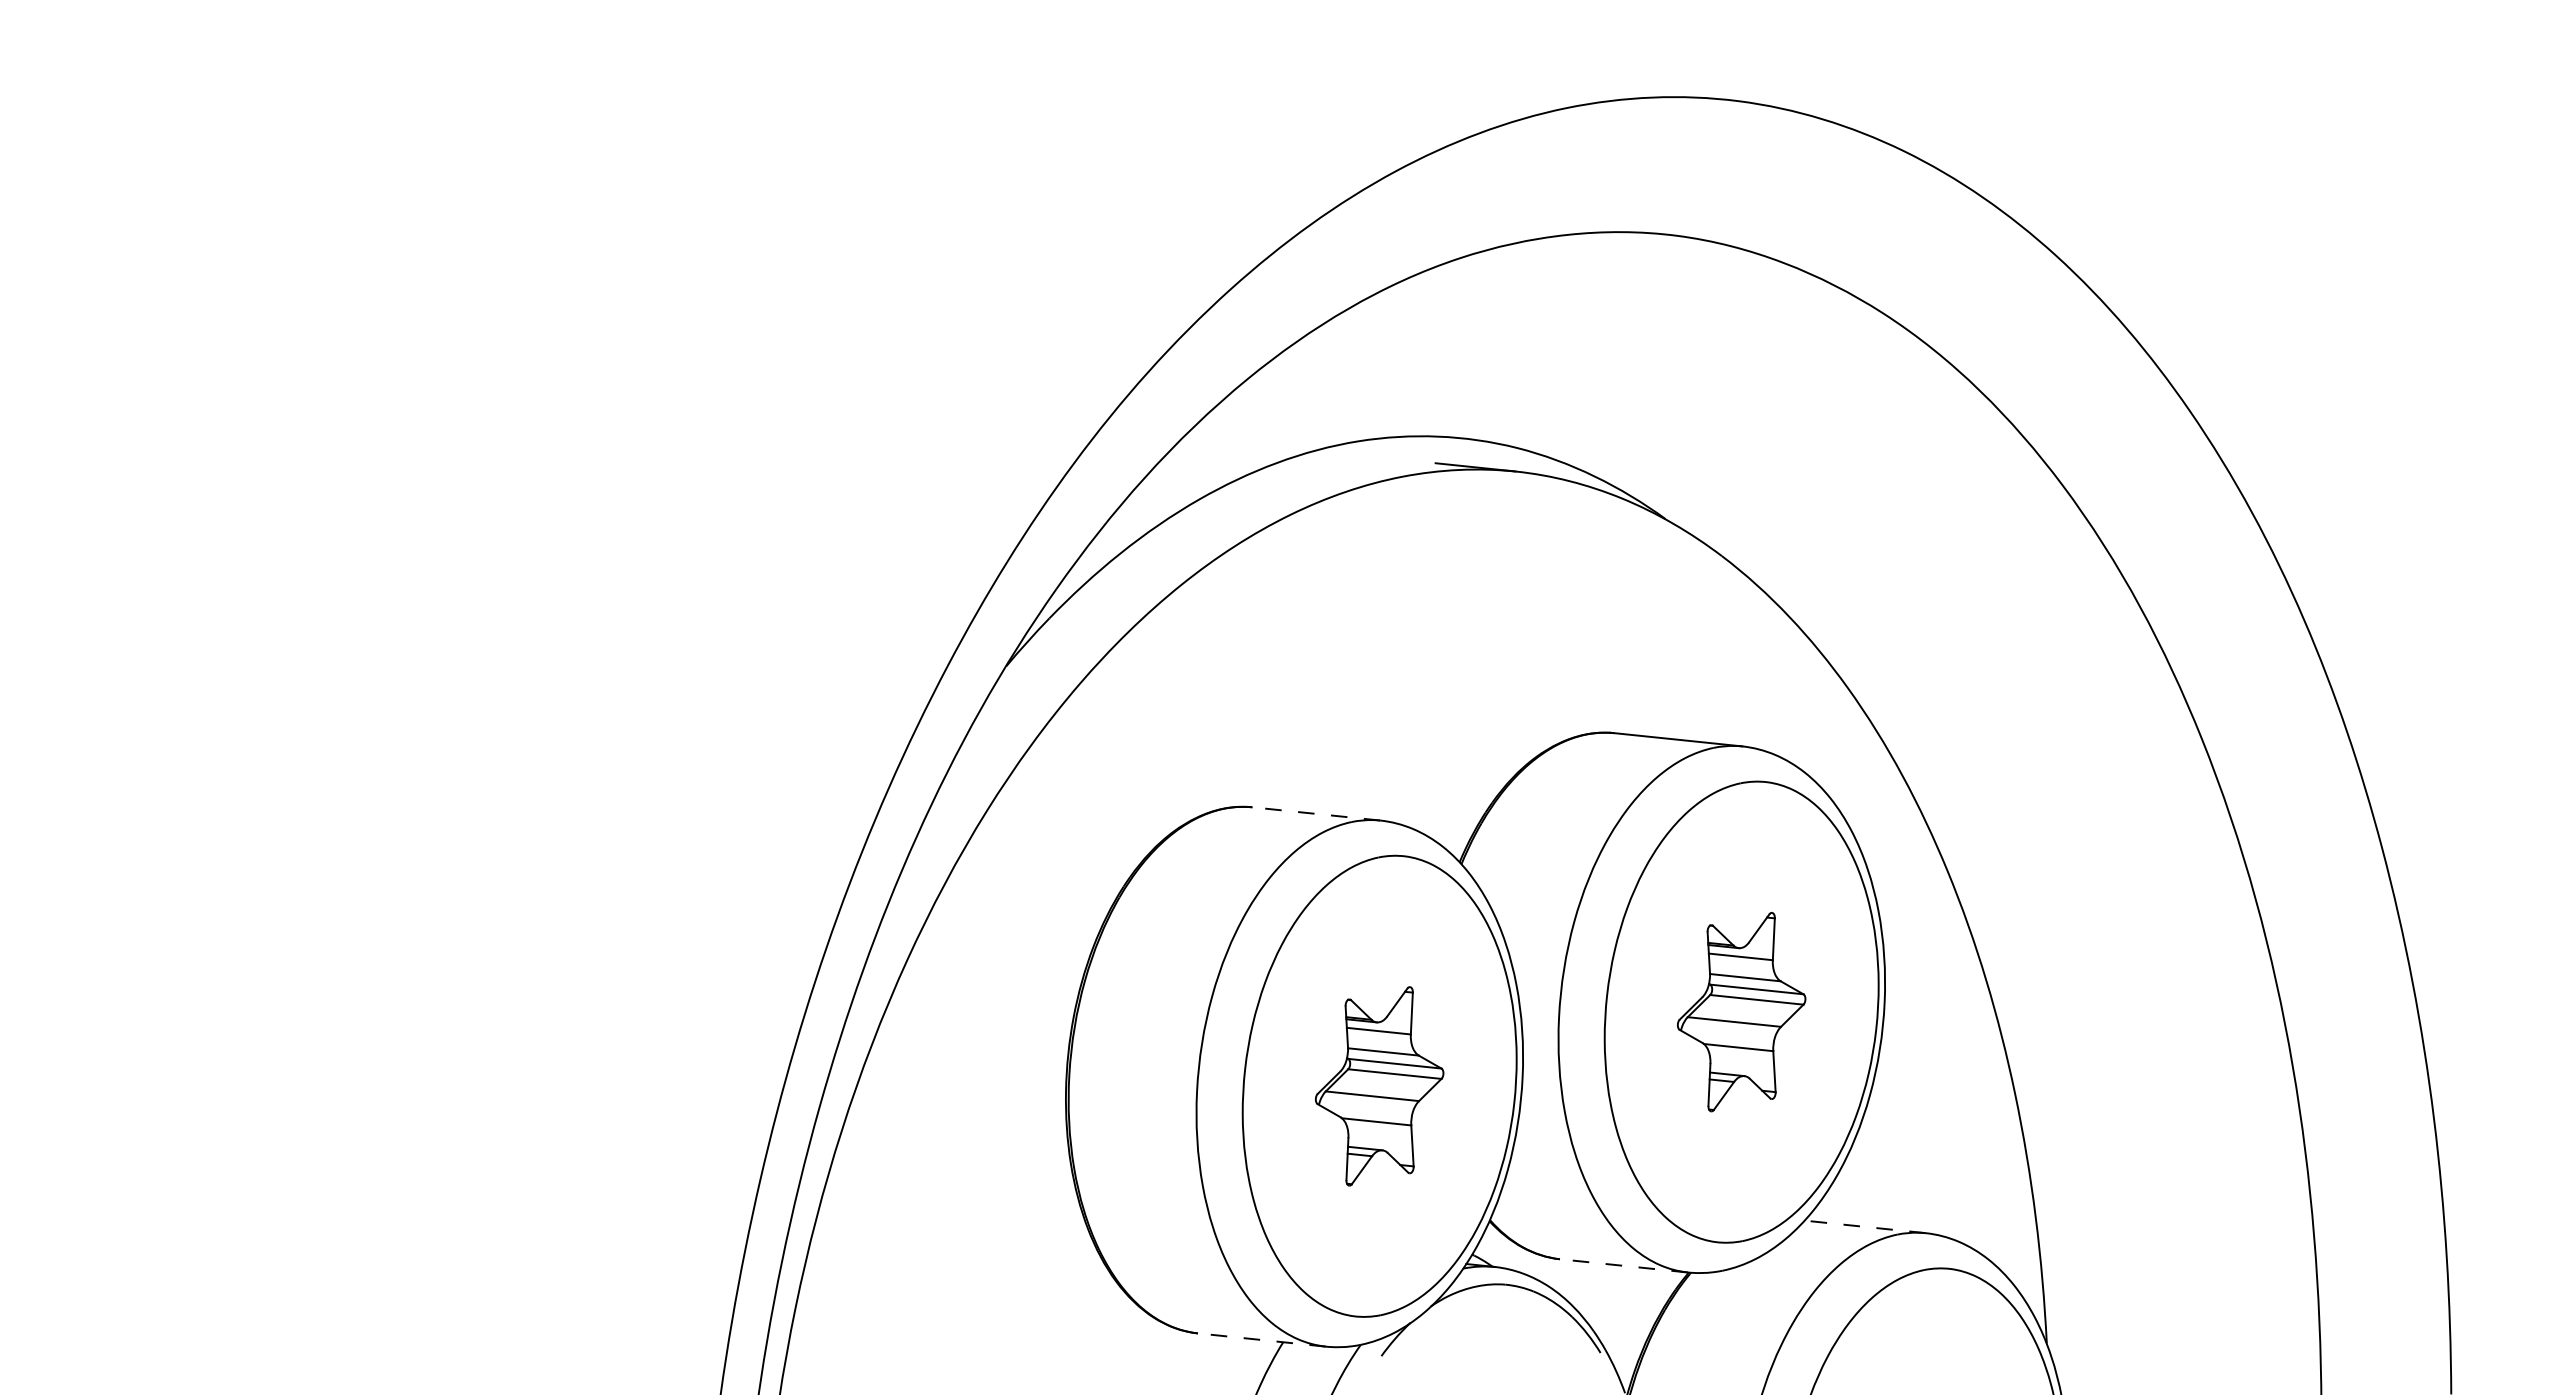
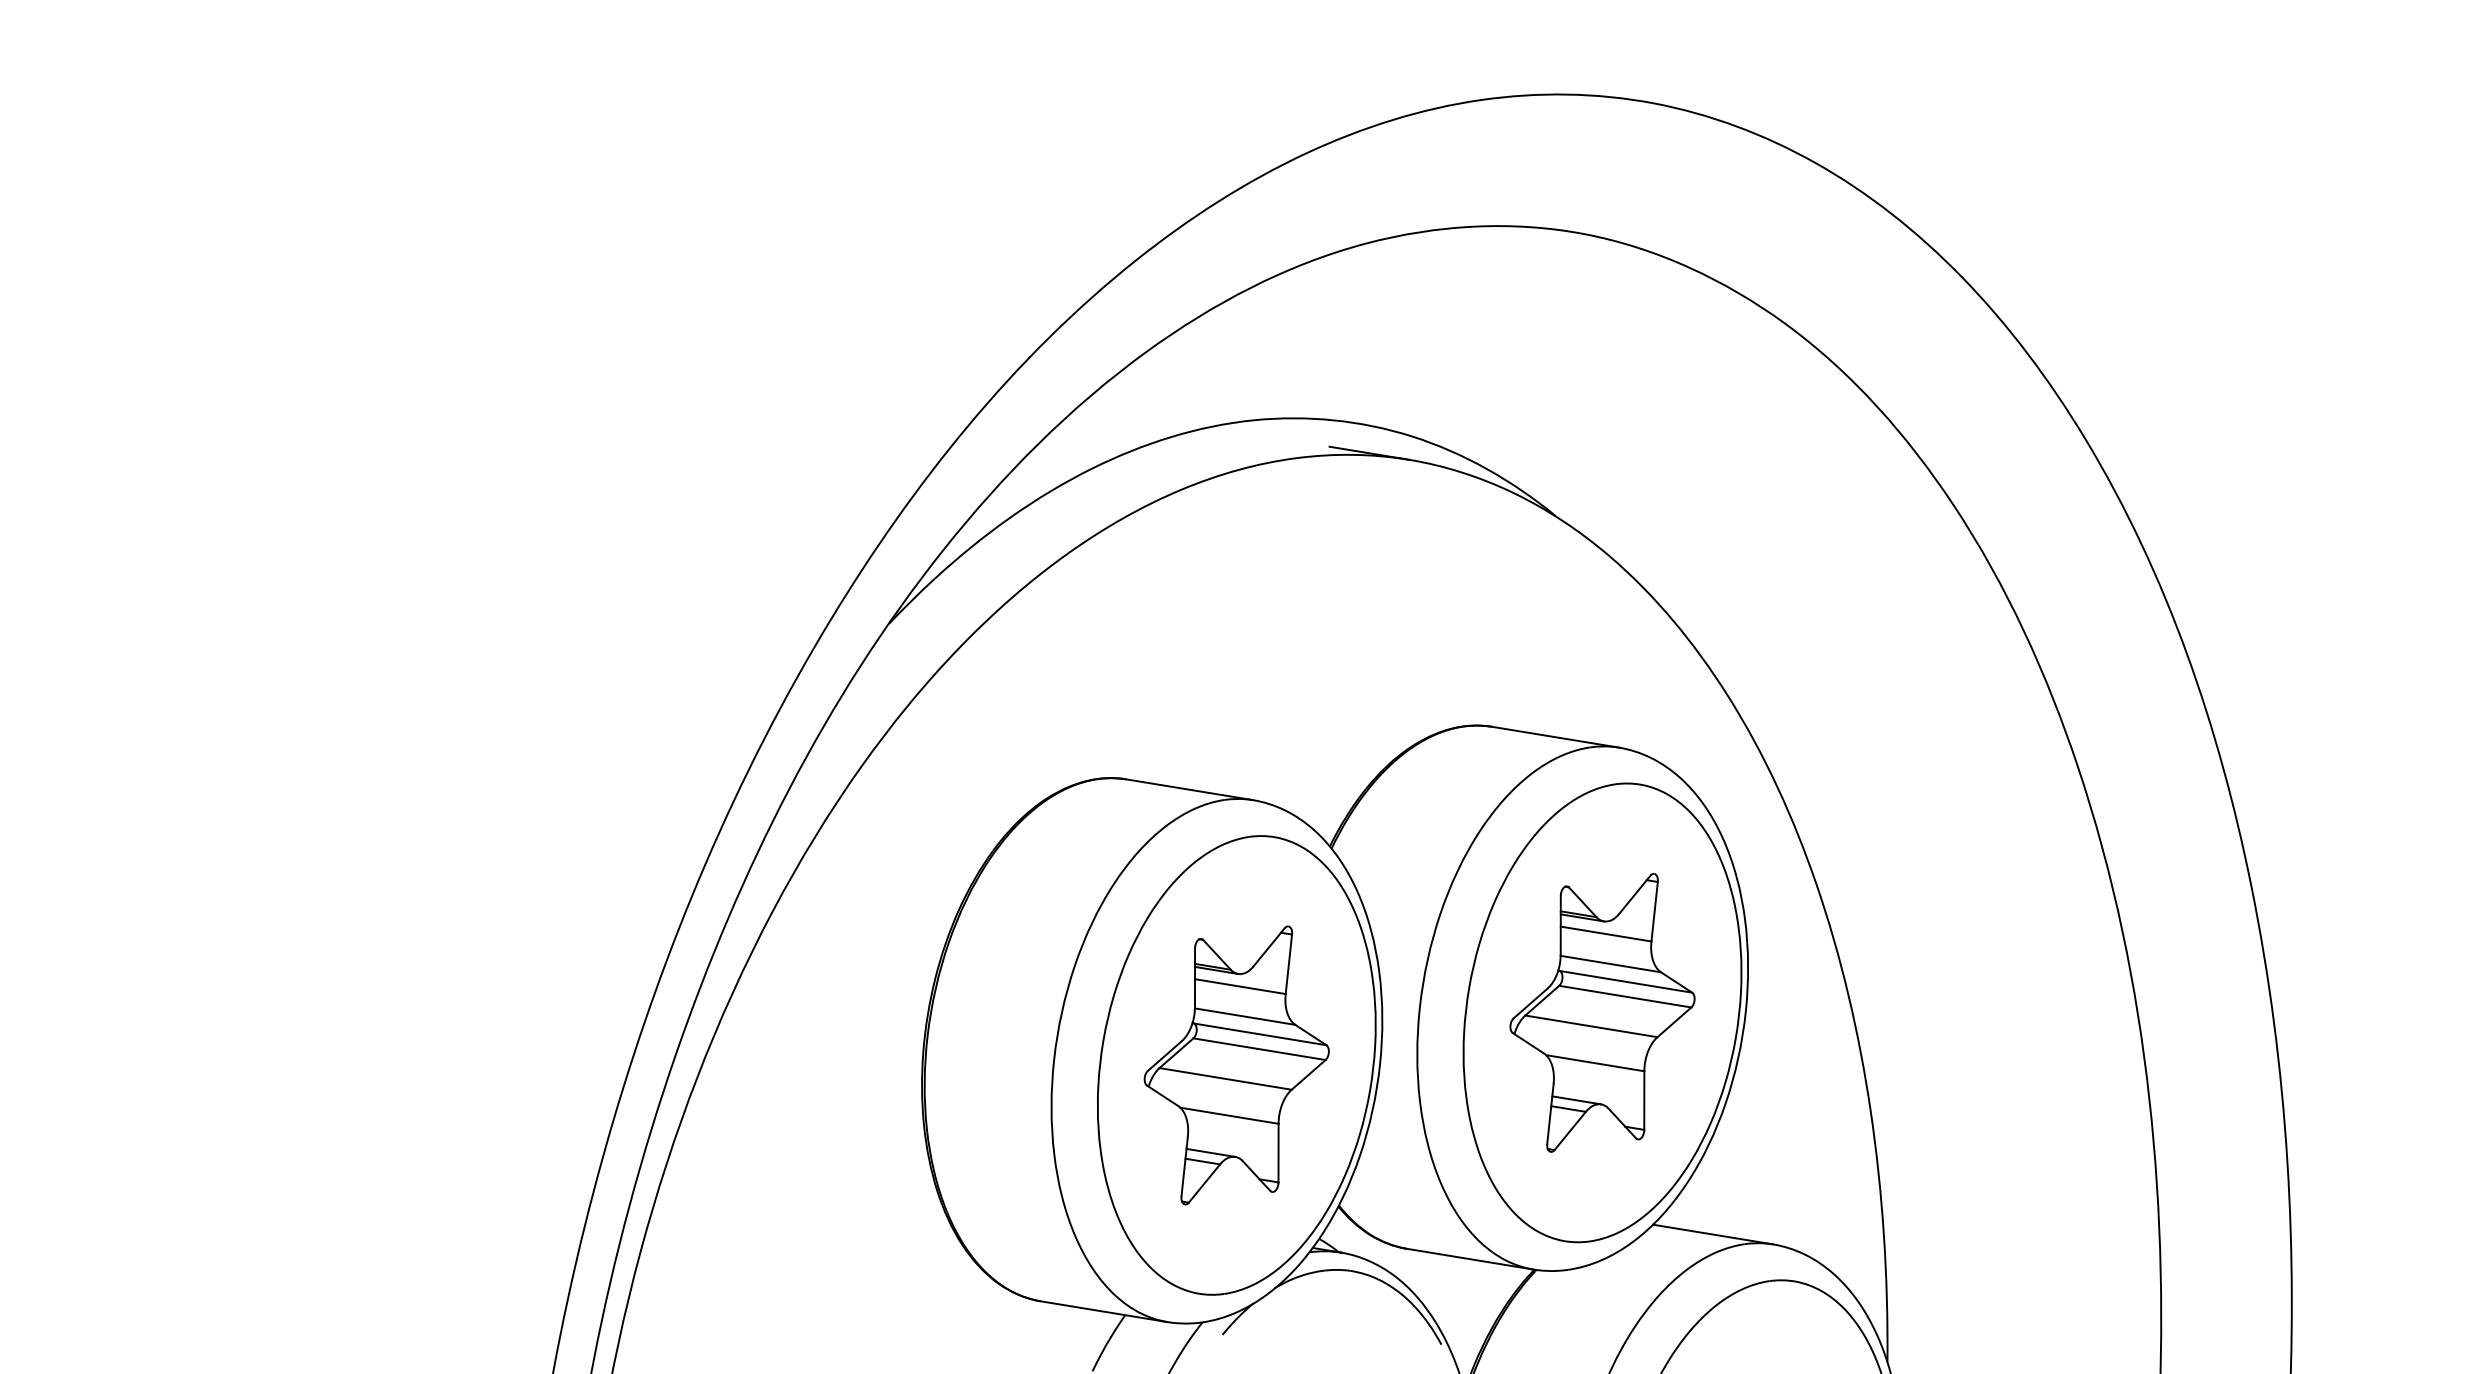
line: (1315, 813) -> (1188, 789), dashed -> solid
part: (1741, 1011) -> (1602, 1012), size x1.43
part: (1379, 1086) -> (1236, 1065), size x1.43
line: (1865, 1226) -> (1713, 1234), dashed -> solid
line: (1623, 1265) -> (1469, 1258), dashed -> solid
line: (1261, 1339) -> (1103, 1311), dashed -> solid

